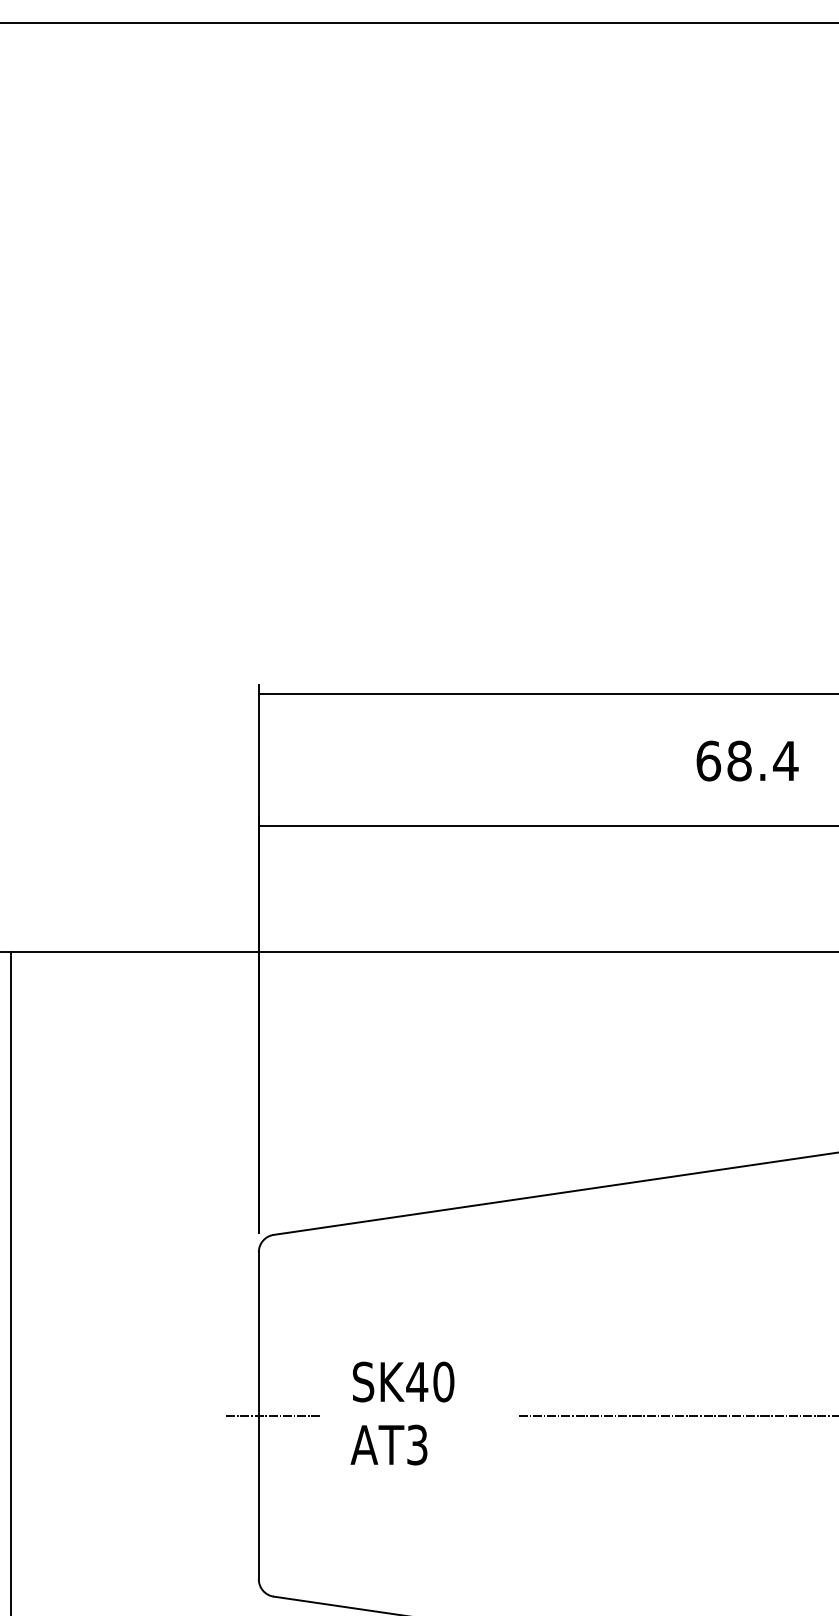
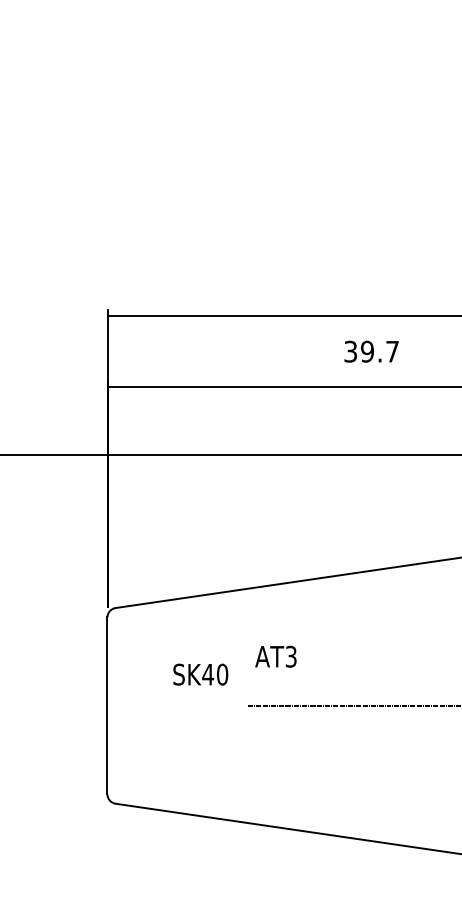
text: (746, 760) -> (371, 351), 68.4 -> 39.7
text: (403, 1381) -> (200, 674), moved
line: (271, 1415) -> (114, 705), removed
text: (388, 1444) -> (275, 656), moved

